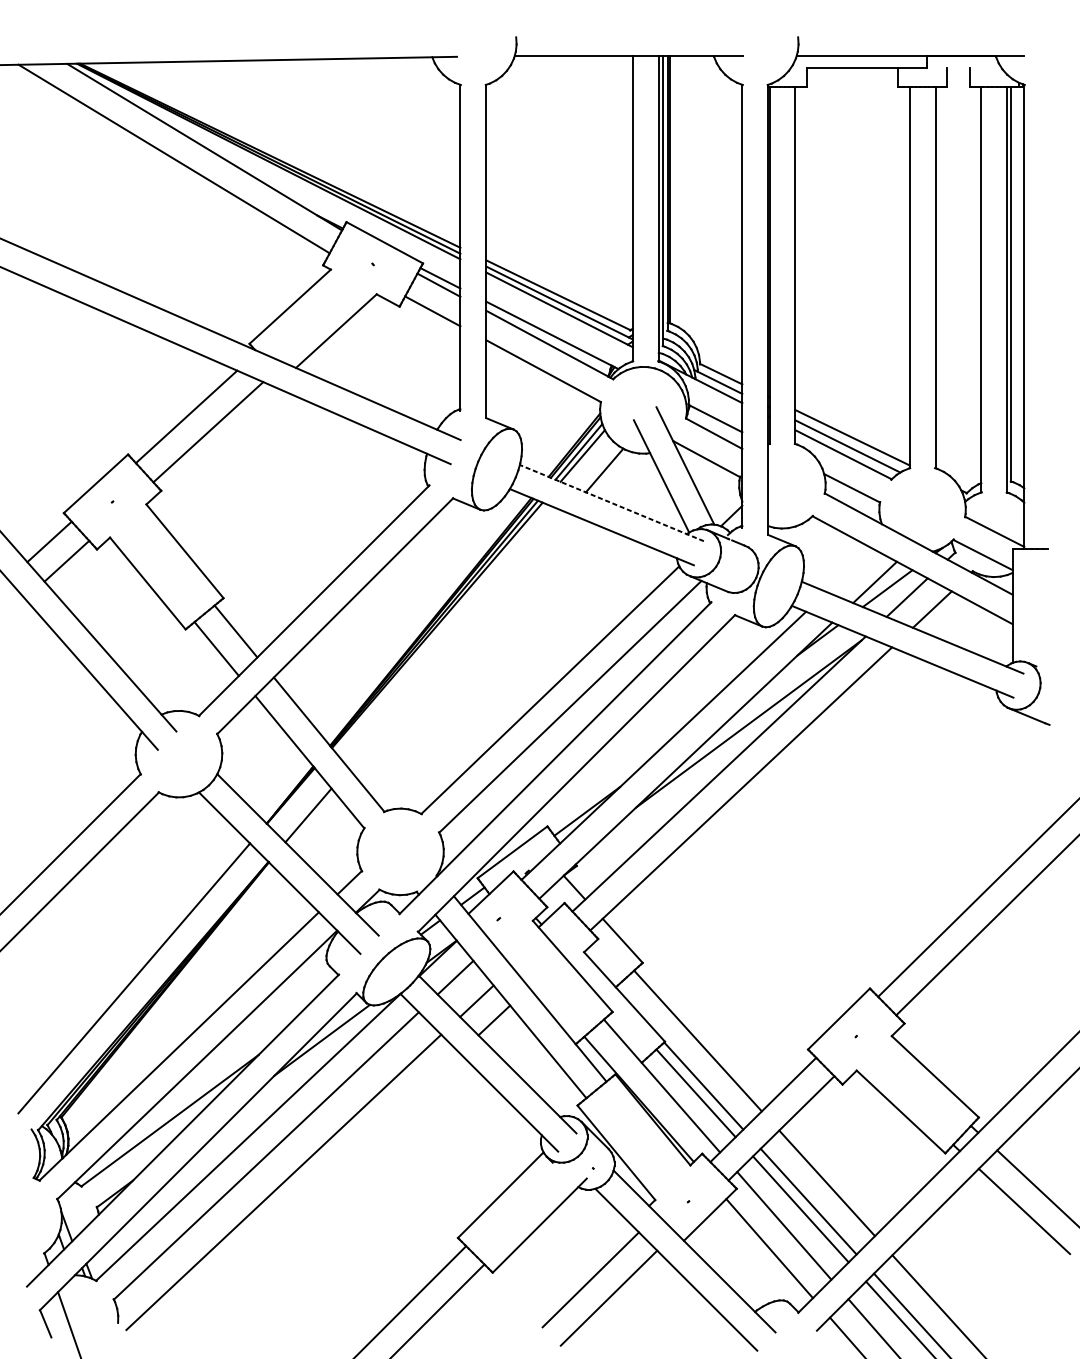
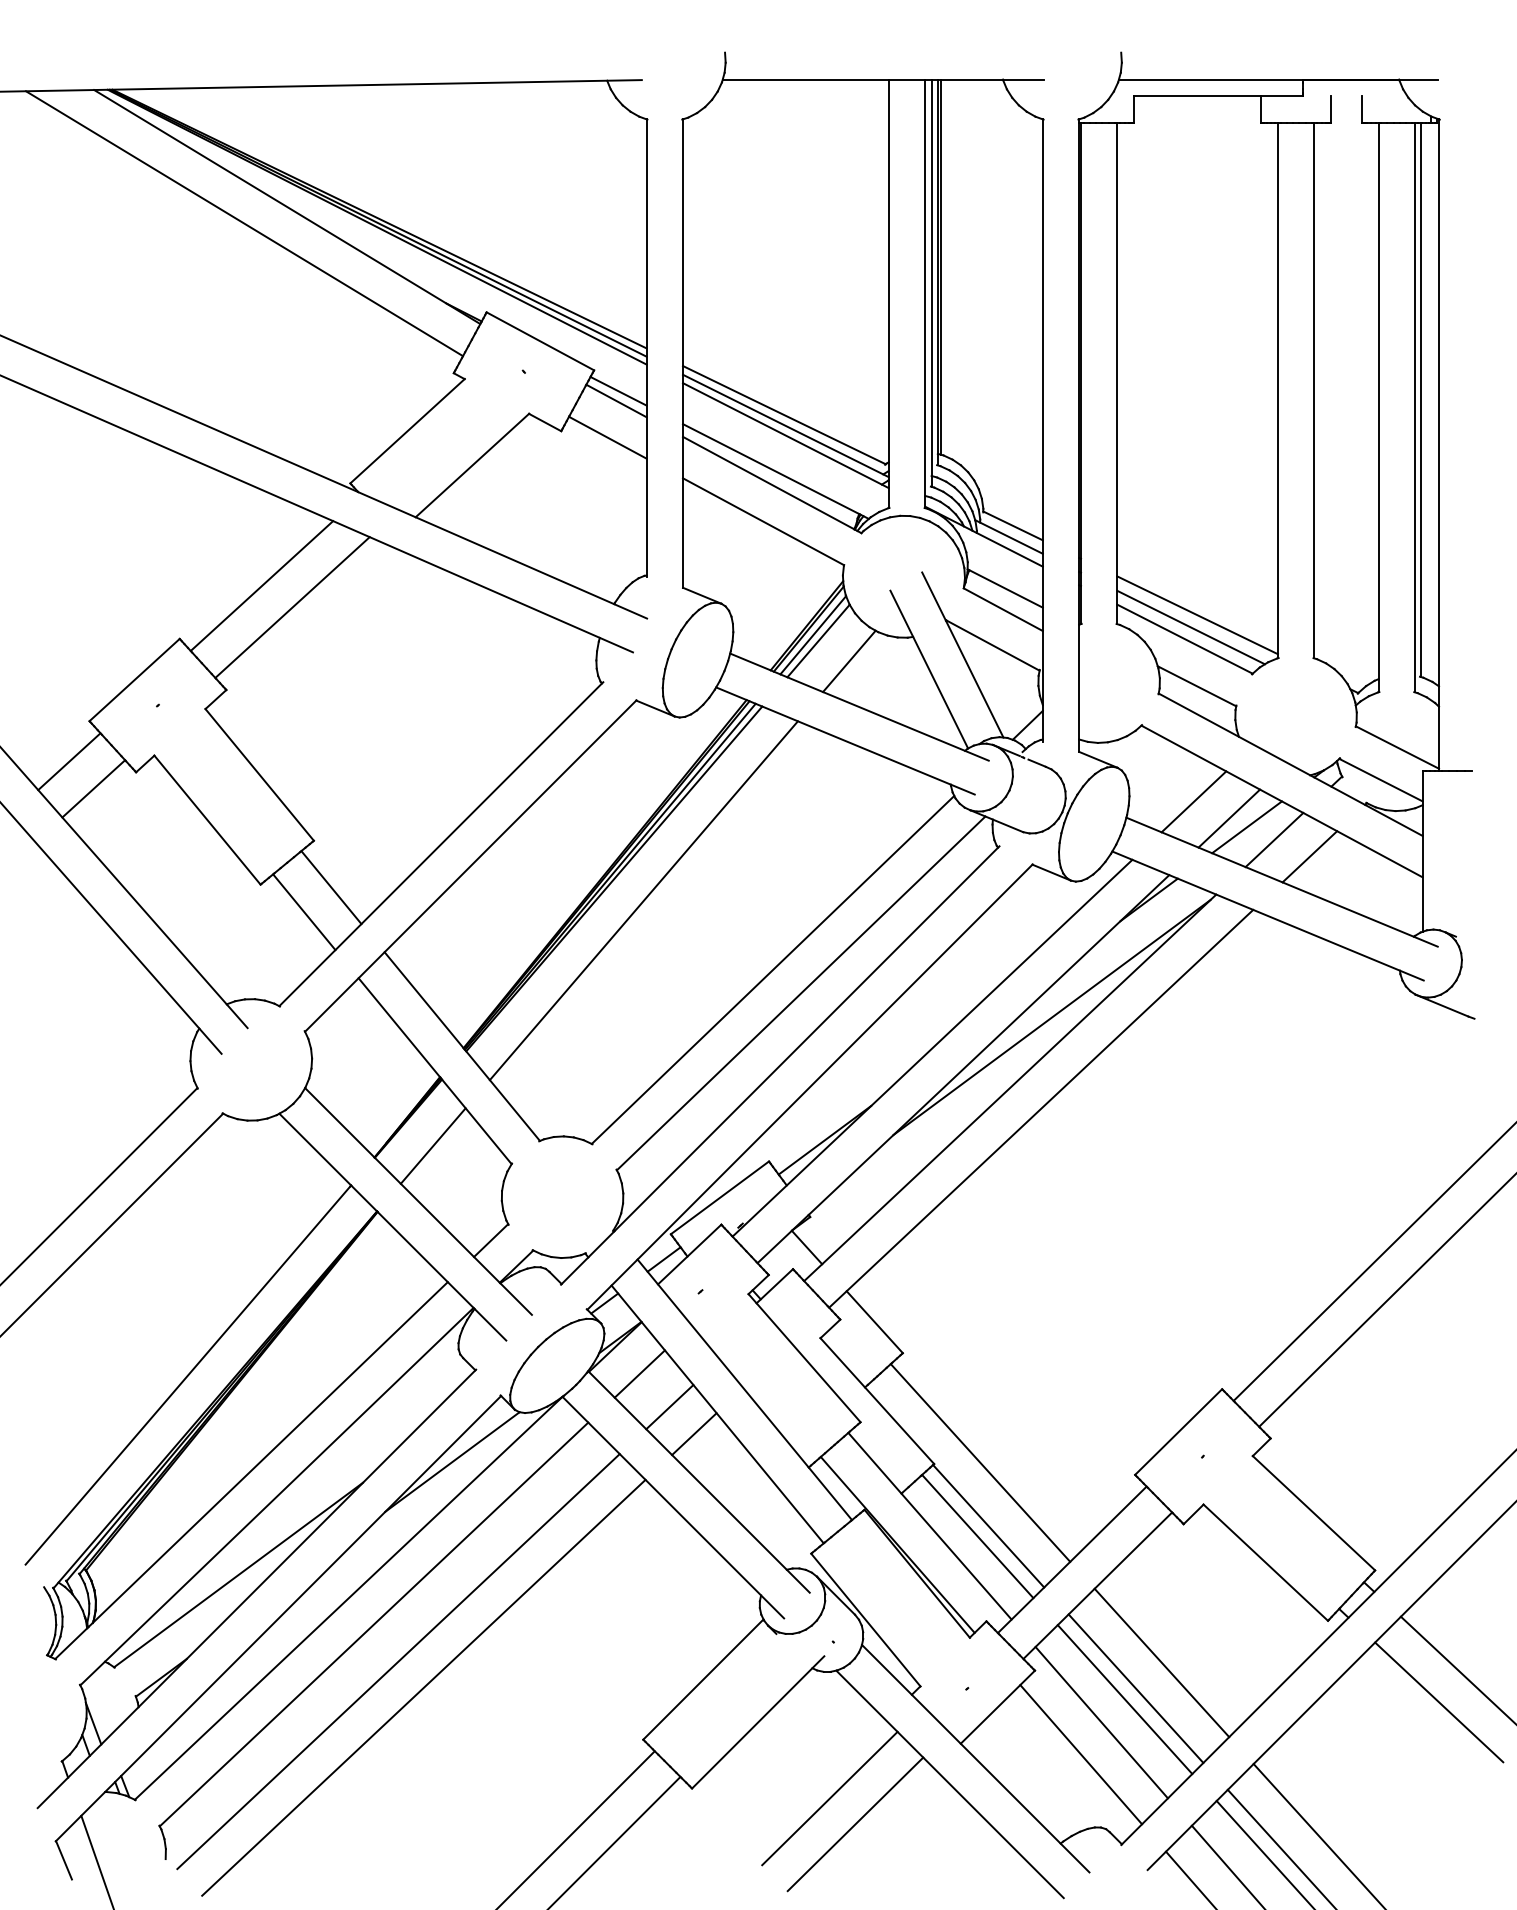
line: (611, 503) -> (859, 707), dashed -> solid
line: (849, 570) -> (1193, 801), added
line: (458, 640) -> (643, 900), added
line: (301, 1200) -> (423, 1687), added

